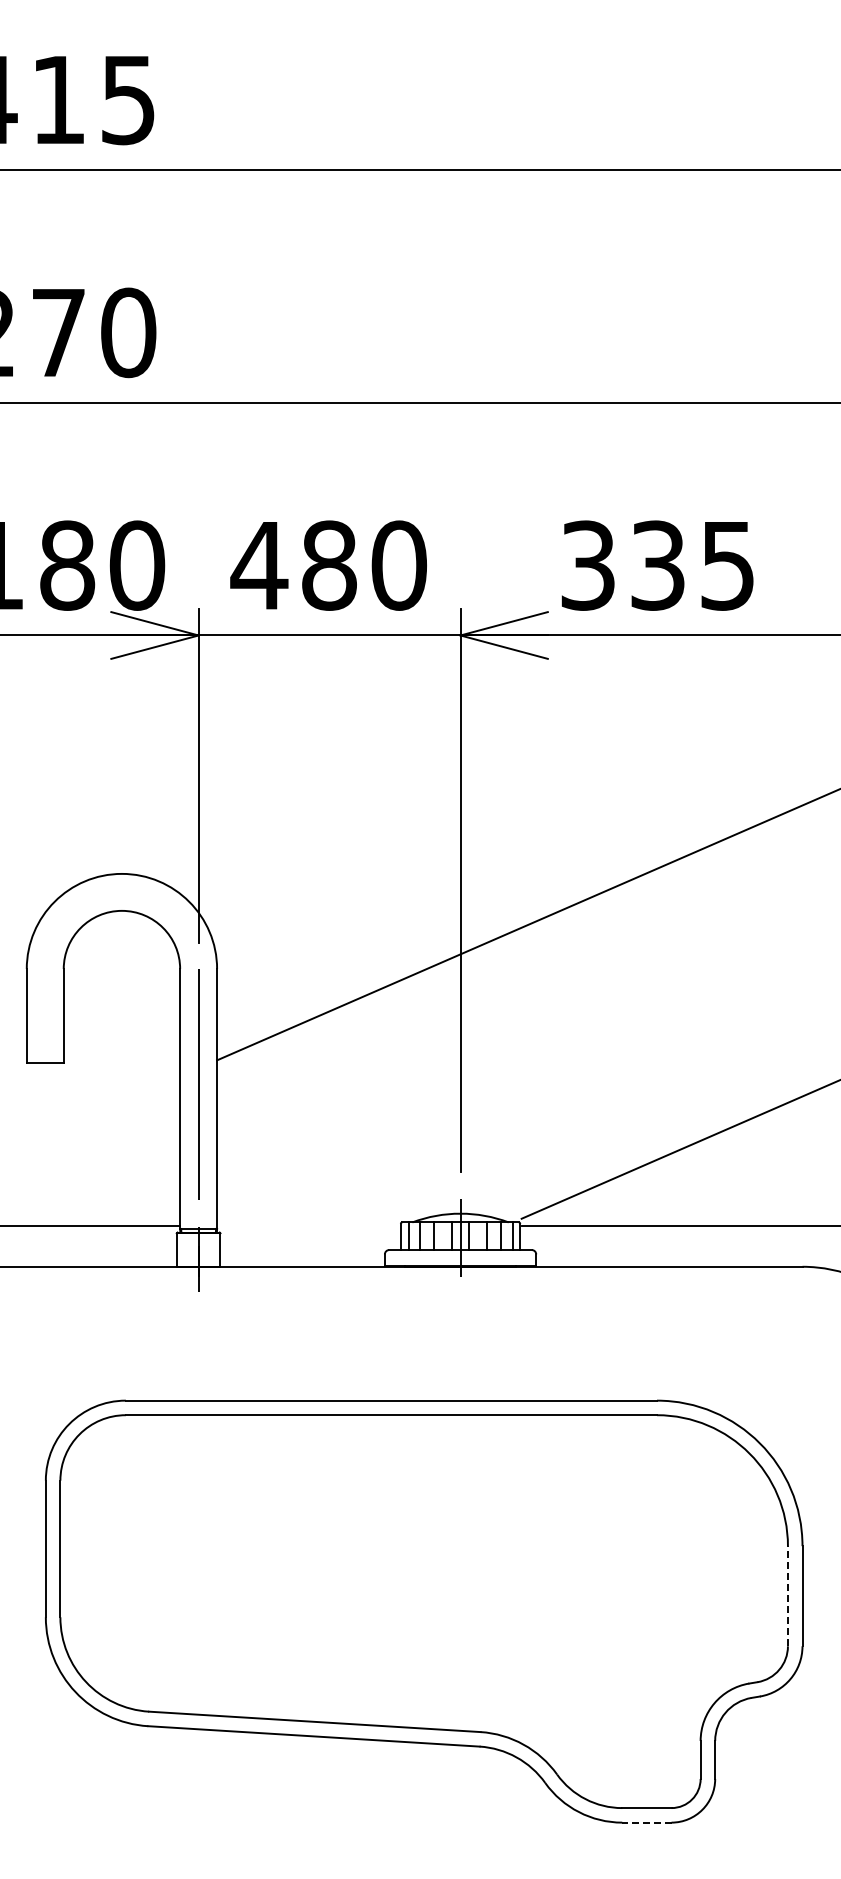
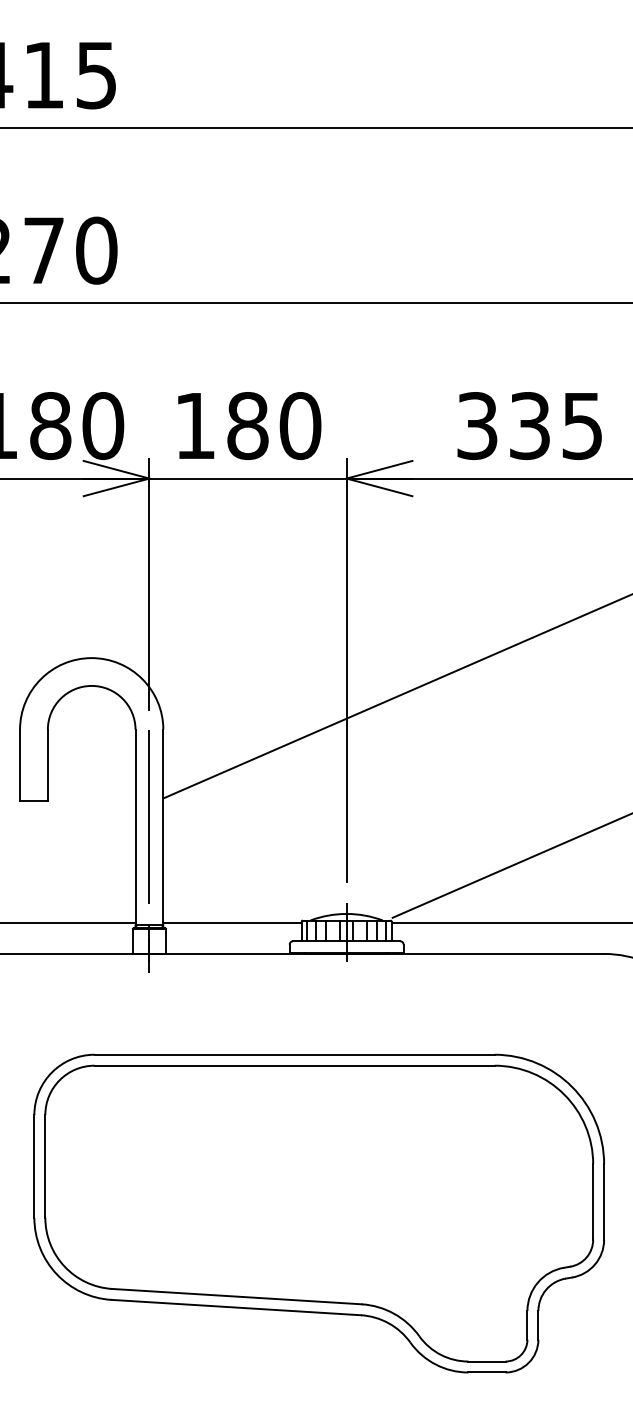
text: (259, 565) -> (195, 425), 480 -> 180
text: (657, 565) -> (529, 425), moved
line: (308, 1226) -> (232, 923), added
line: (787, 1595) -> (592, 1201), dashed -> solid
line: (646, 1822) -> (486, 1372), dashed -> solid

